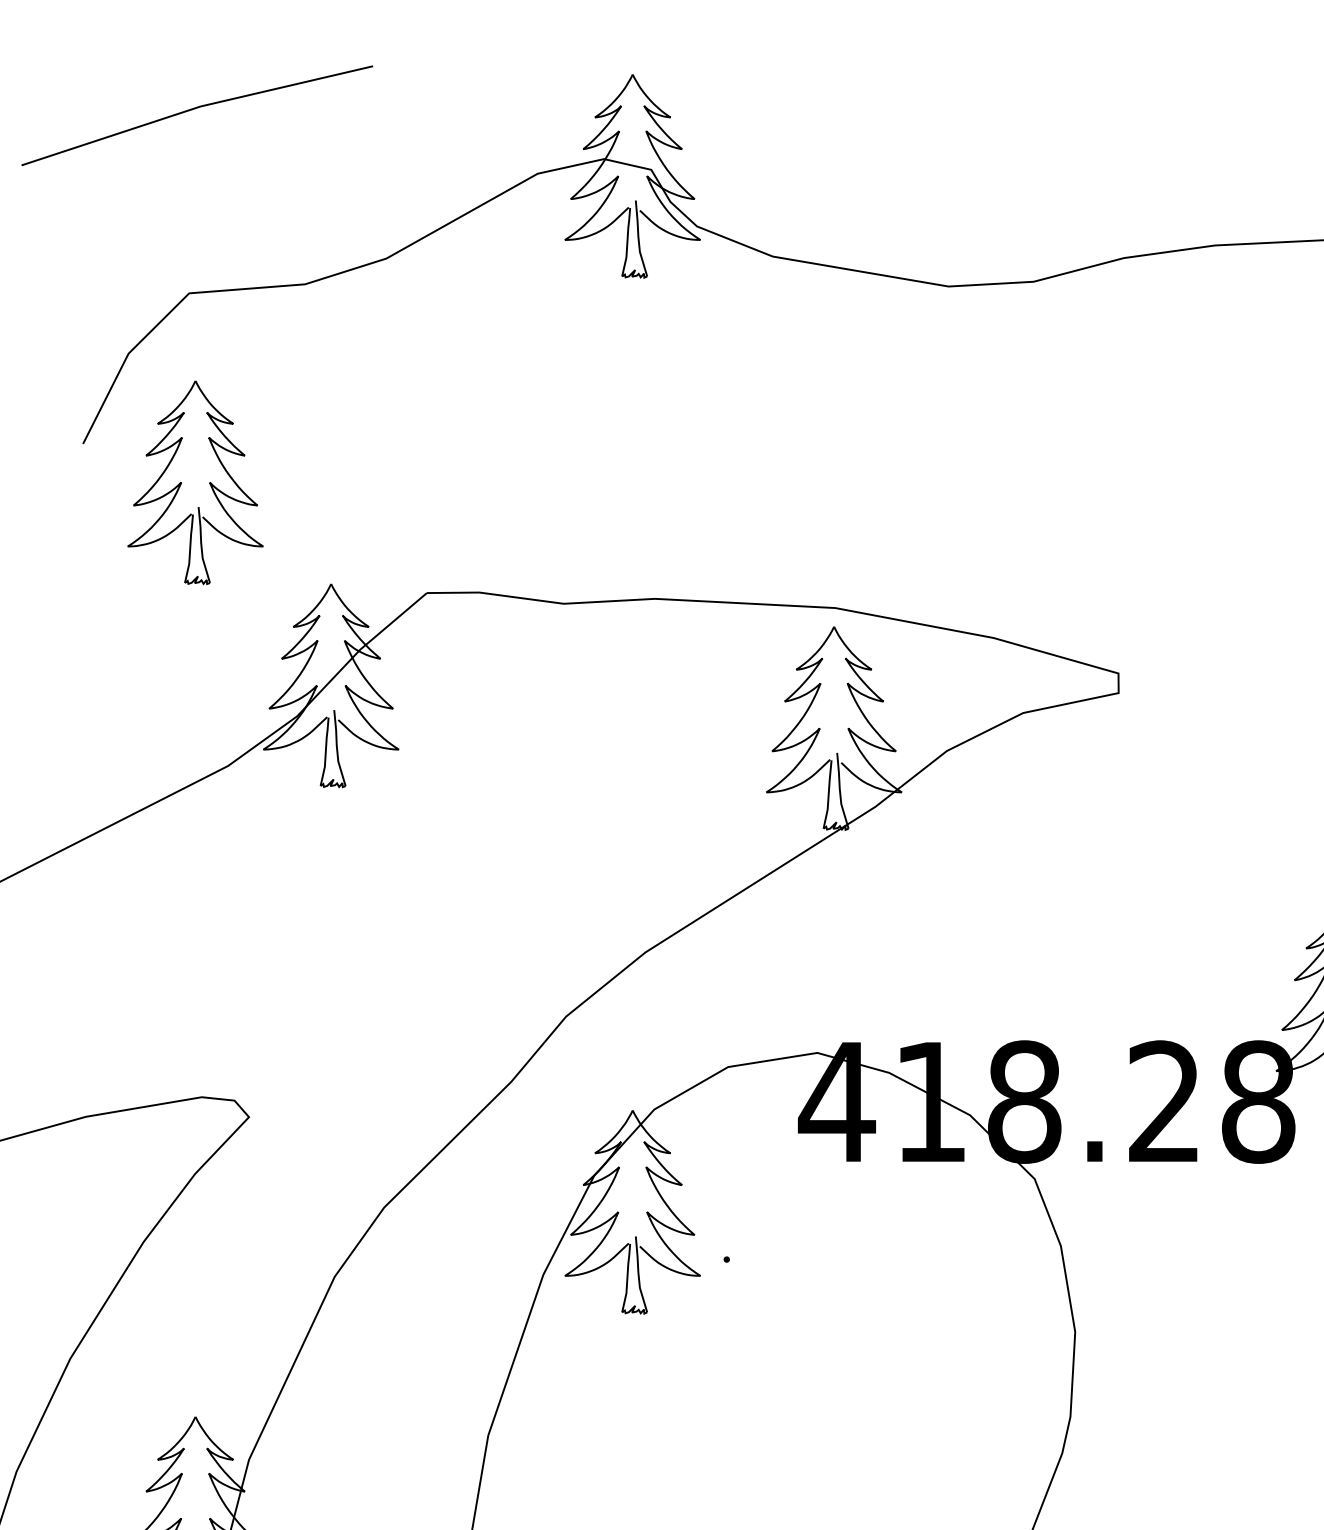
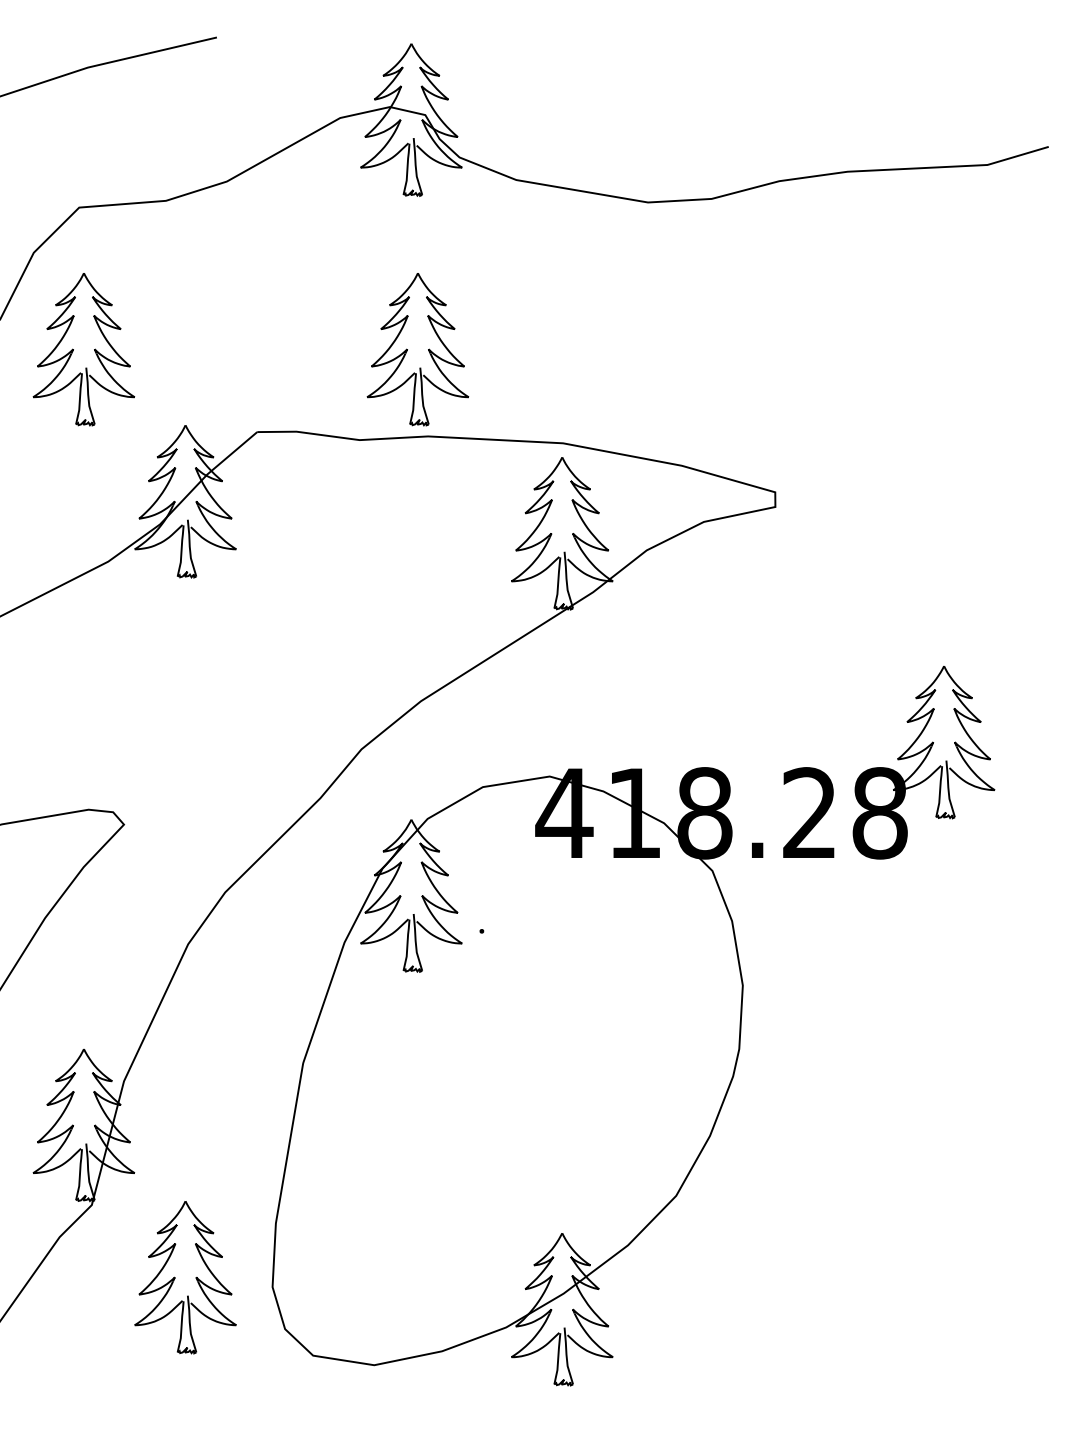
part: (640, 482) -> (417, 349), added

